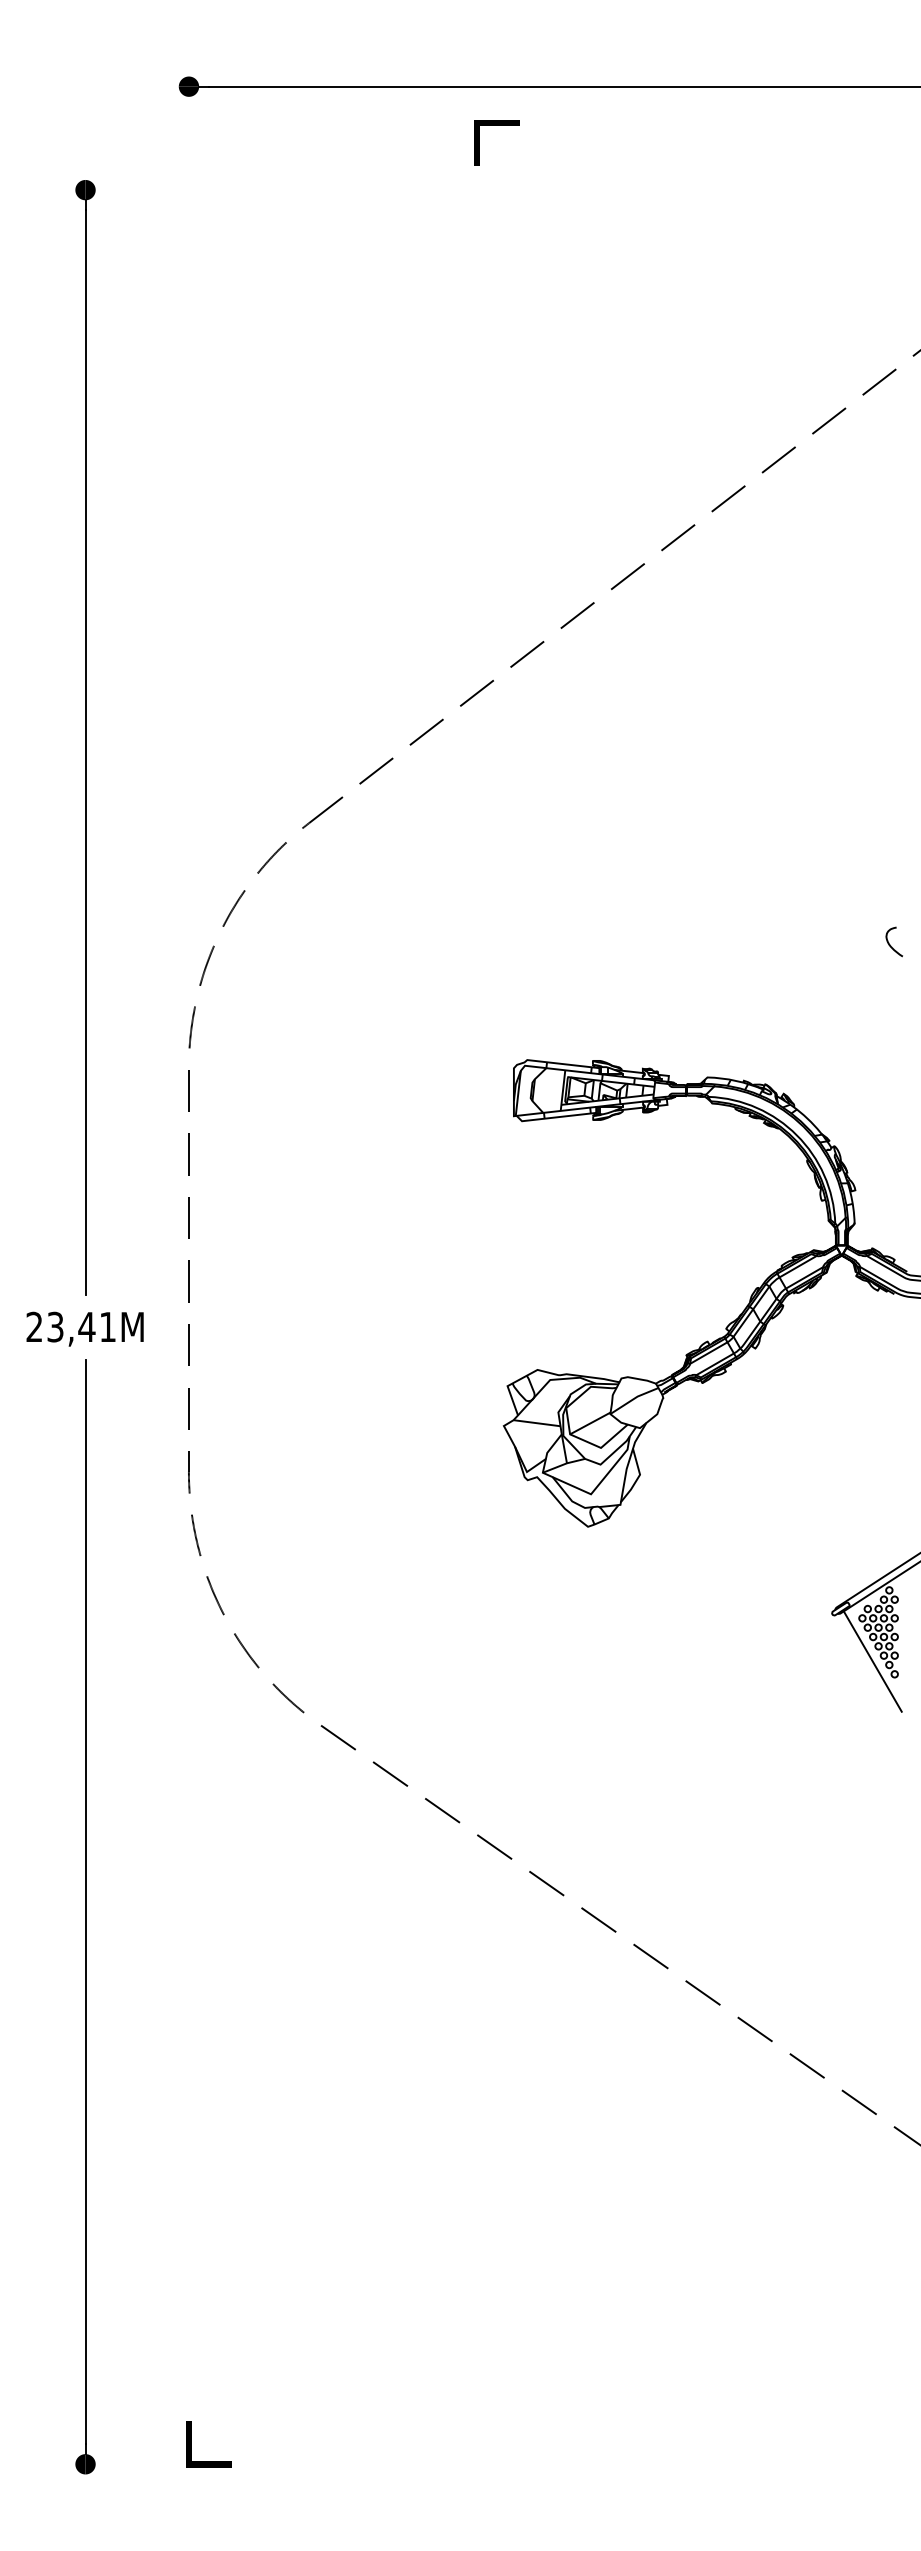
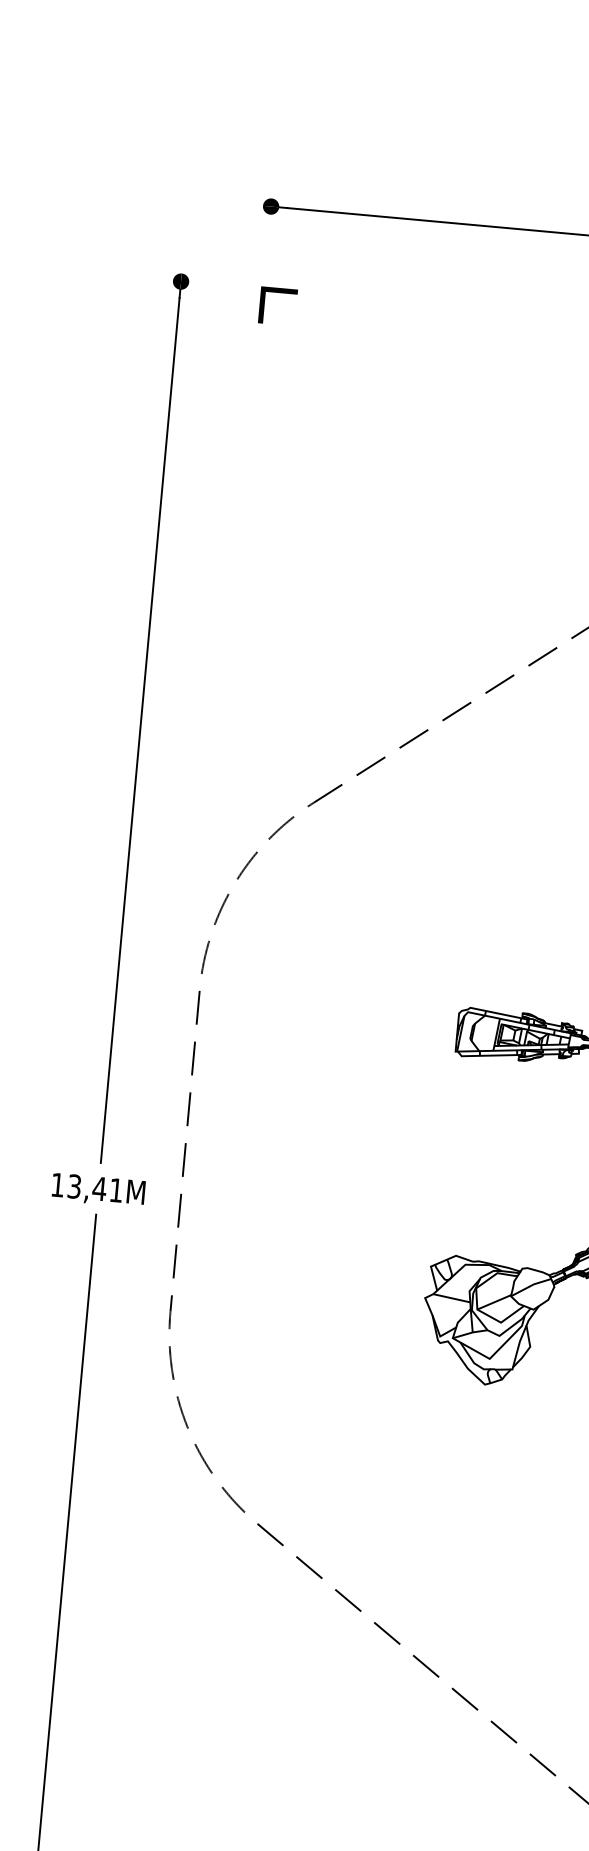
line: (496, 125) -> (279, 292), moved
text: (34, 1326) -> (57, 1184), 23,41M -> 13,41M

